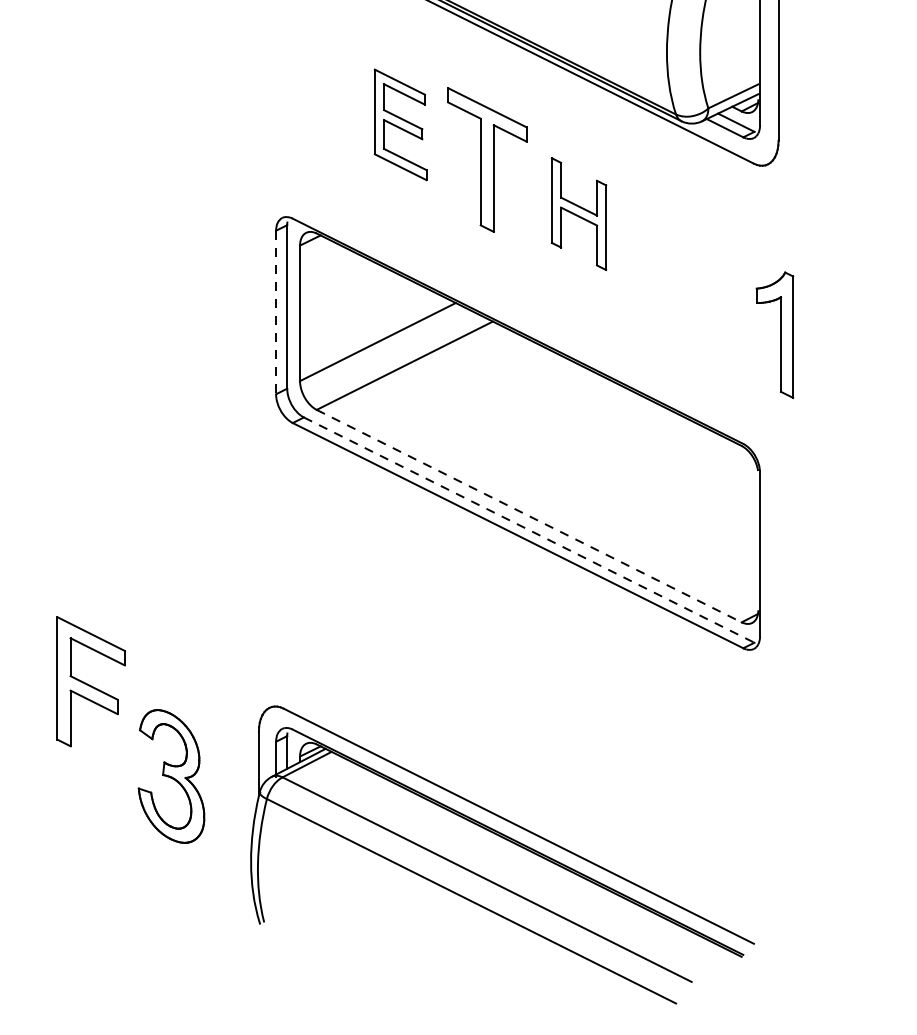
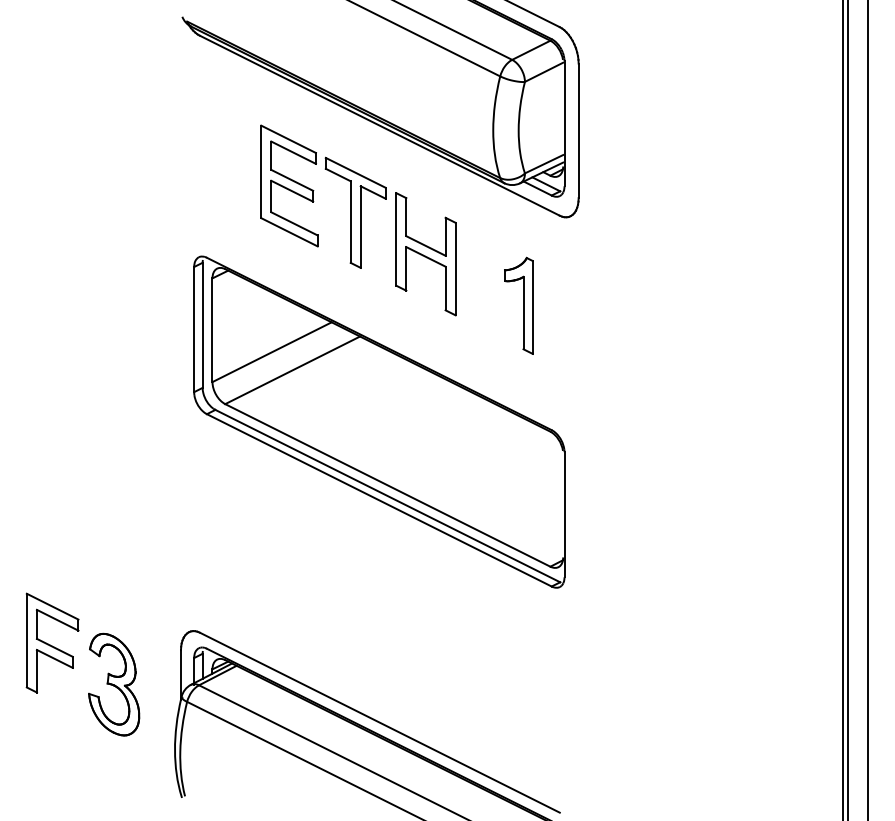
part: (400, 124) -> (289, 185), size x1.43
part: (578, 214) -> (425, 254), size x1.43
line: (276, 312) -> (194, 329), dashed -> solid
part: (774, 334) -> (518, 305), moved
line: (528, 516) -> (387, 485), dashed -> solid
line: (528, 530) -> (387, 496), dashed -> solid
part: (90, 680) -> (52, 642), moved

